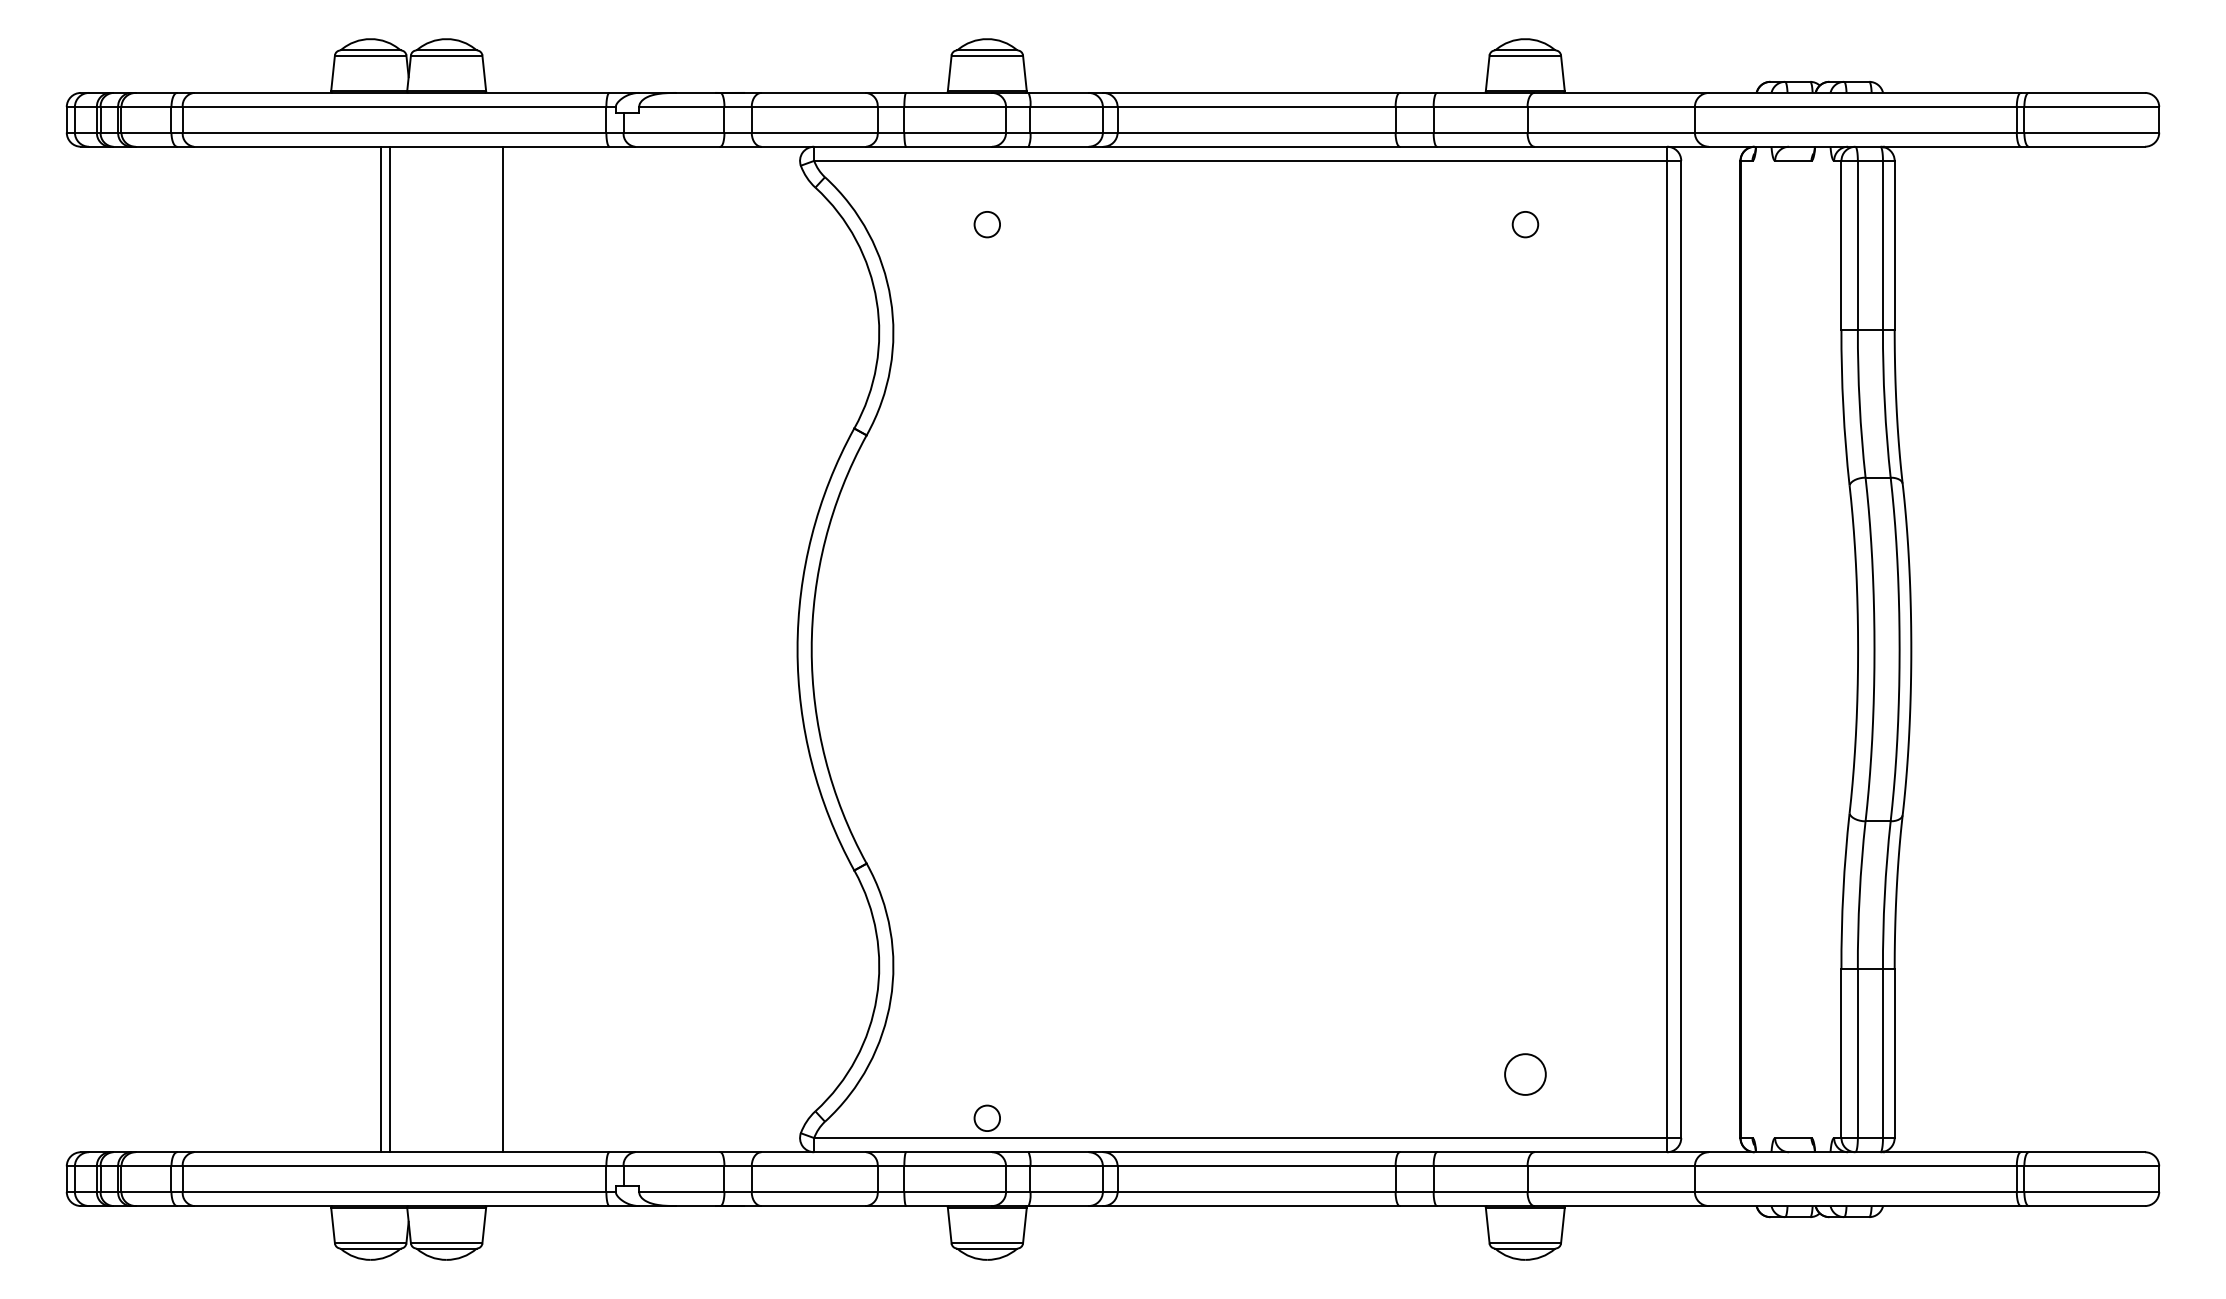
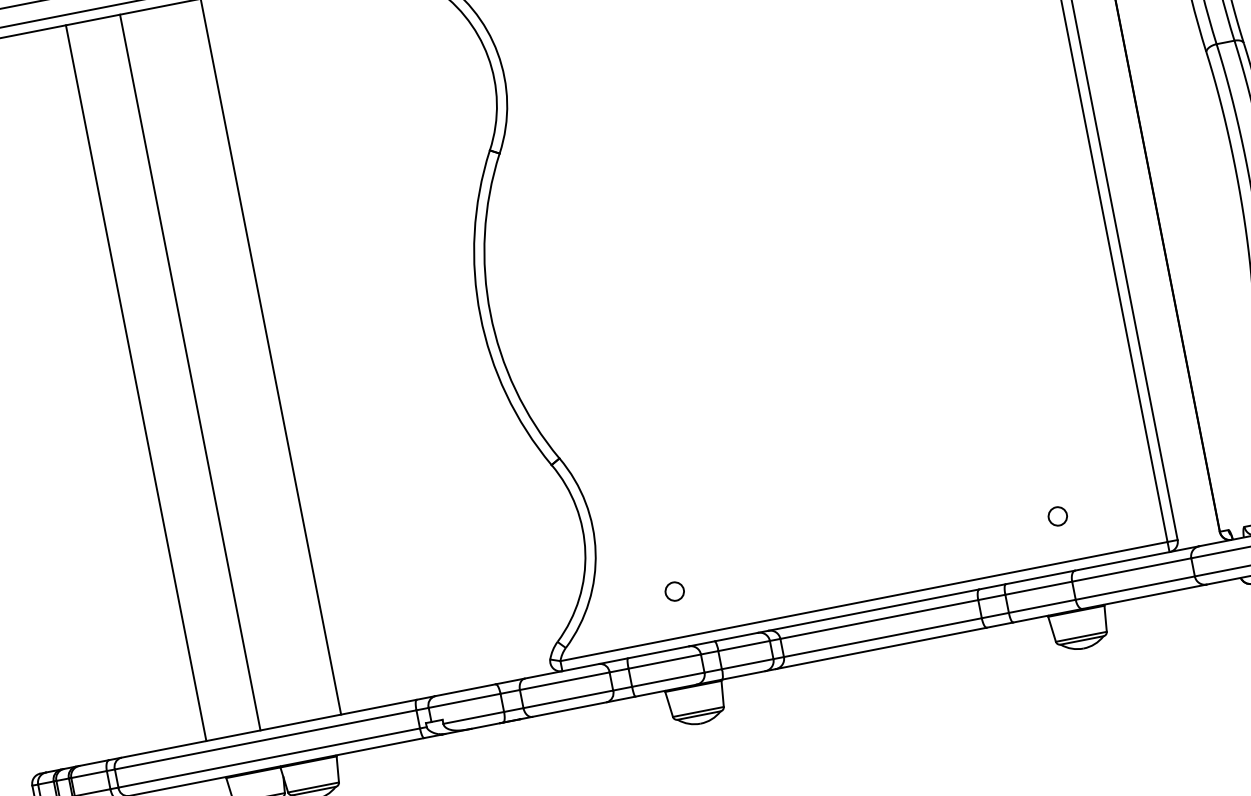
line: (381, 649) -> (136, 383), moved
circle: (1525, 1073) -> (1057, 515), size x0.62
circle: (986, 1117) -> (674, 591), moved

